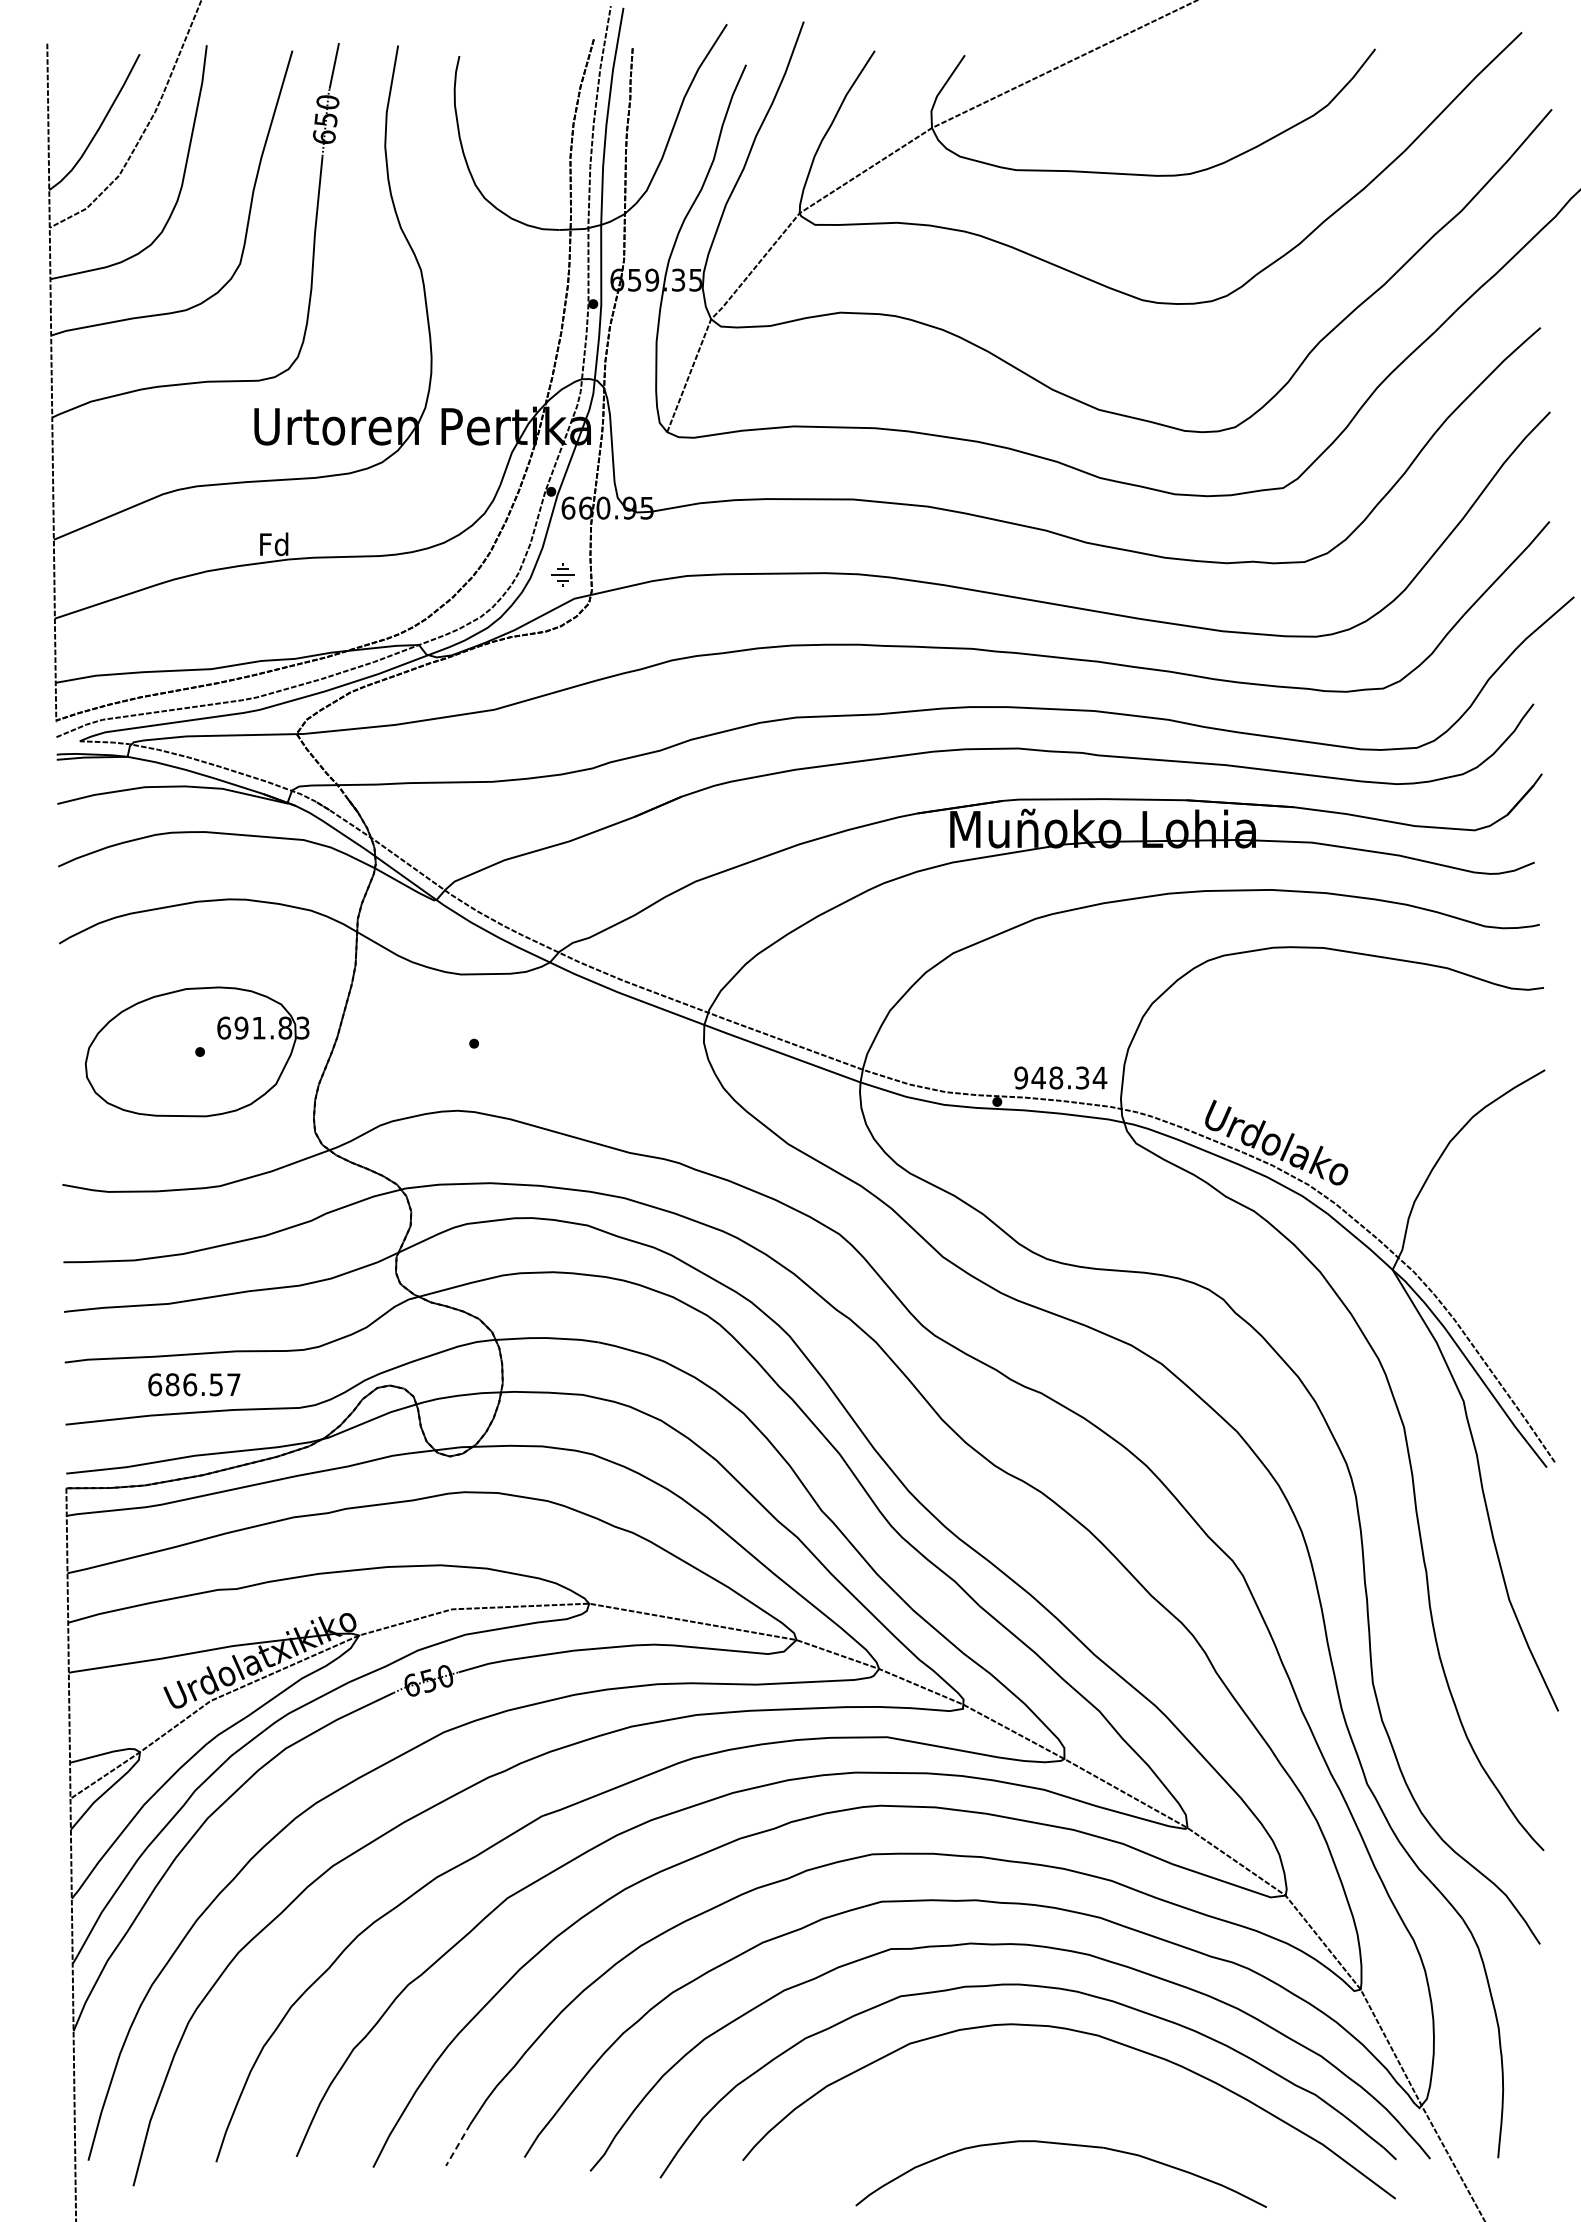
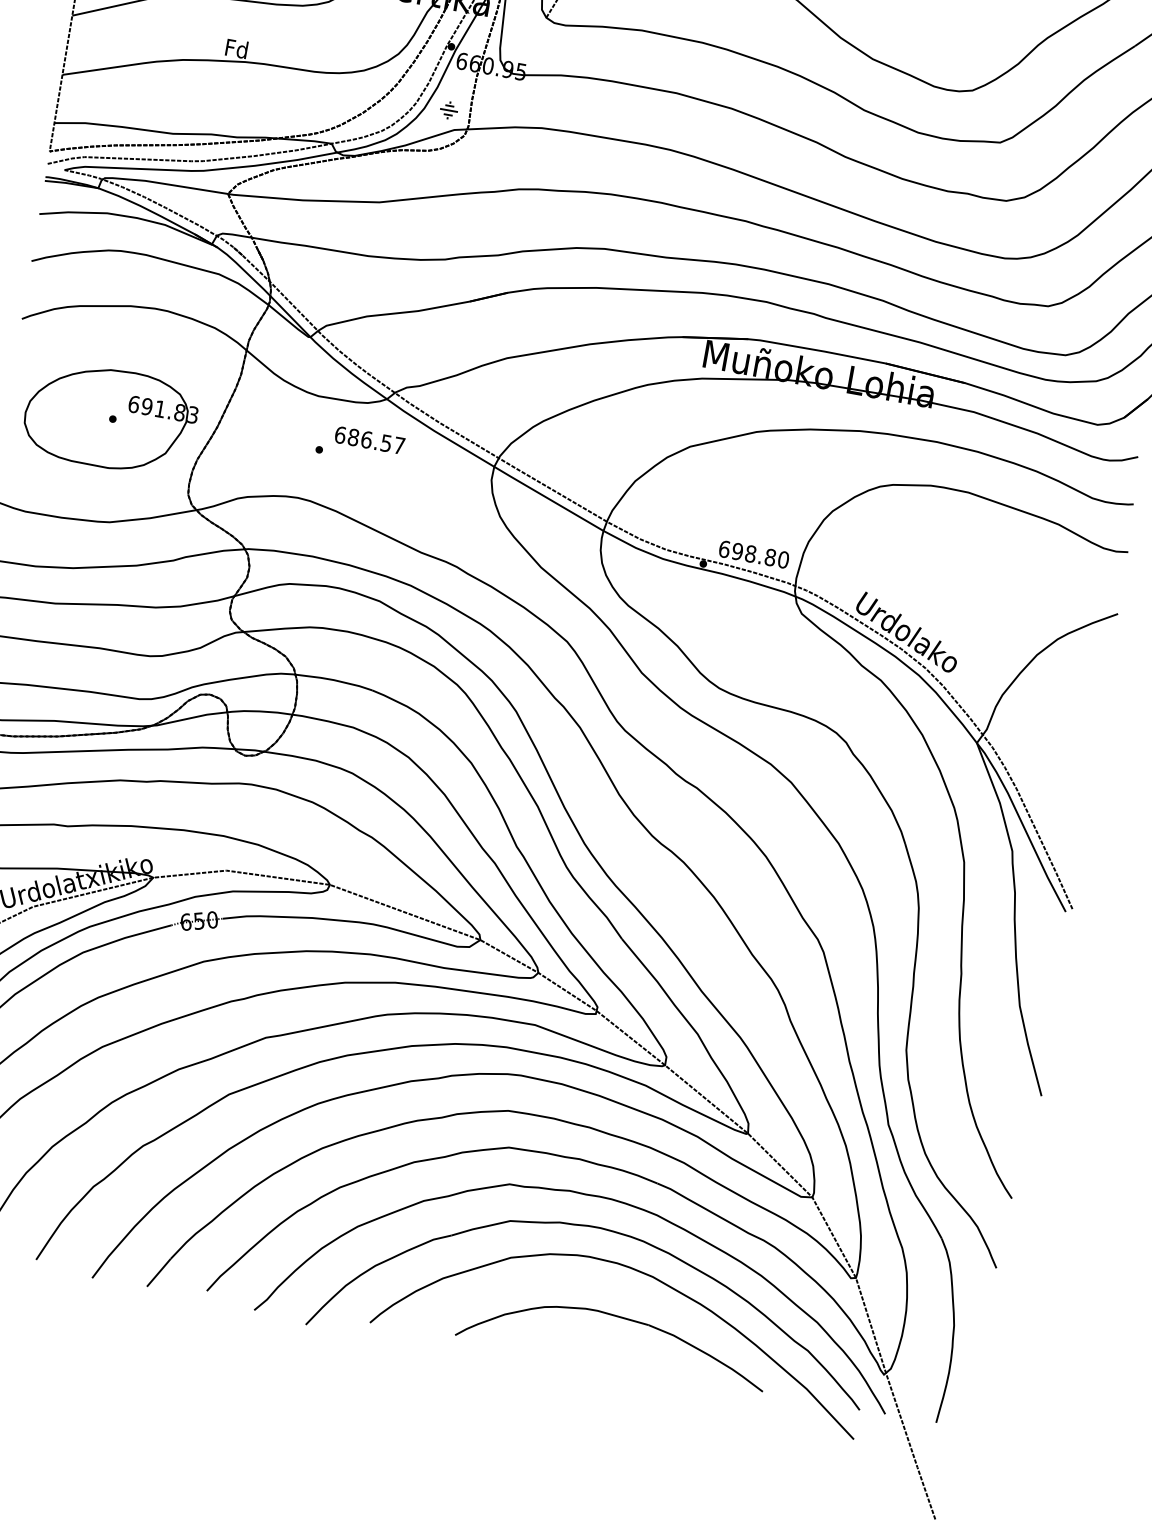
text: (1060, 1077) -> (753, 554), 948.34 -> 698.80
text: (194, 1384) -> (369, 440), moved
line: (458, 2144) -> (159, 1272), dashed -> solid
part: (1066, 2145) -> (621, 1318), moved

